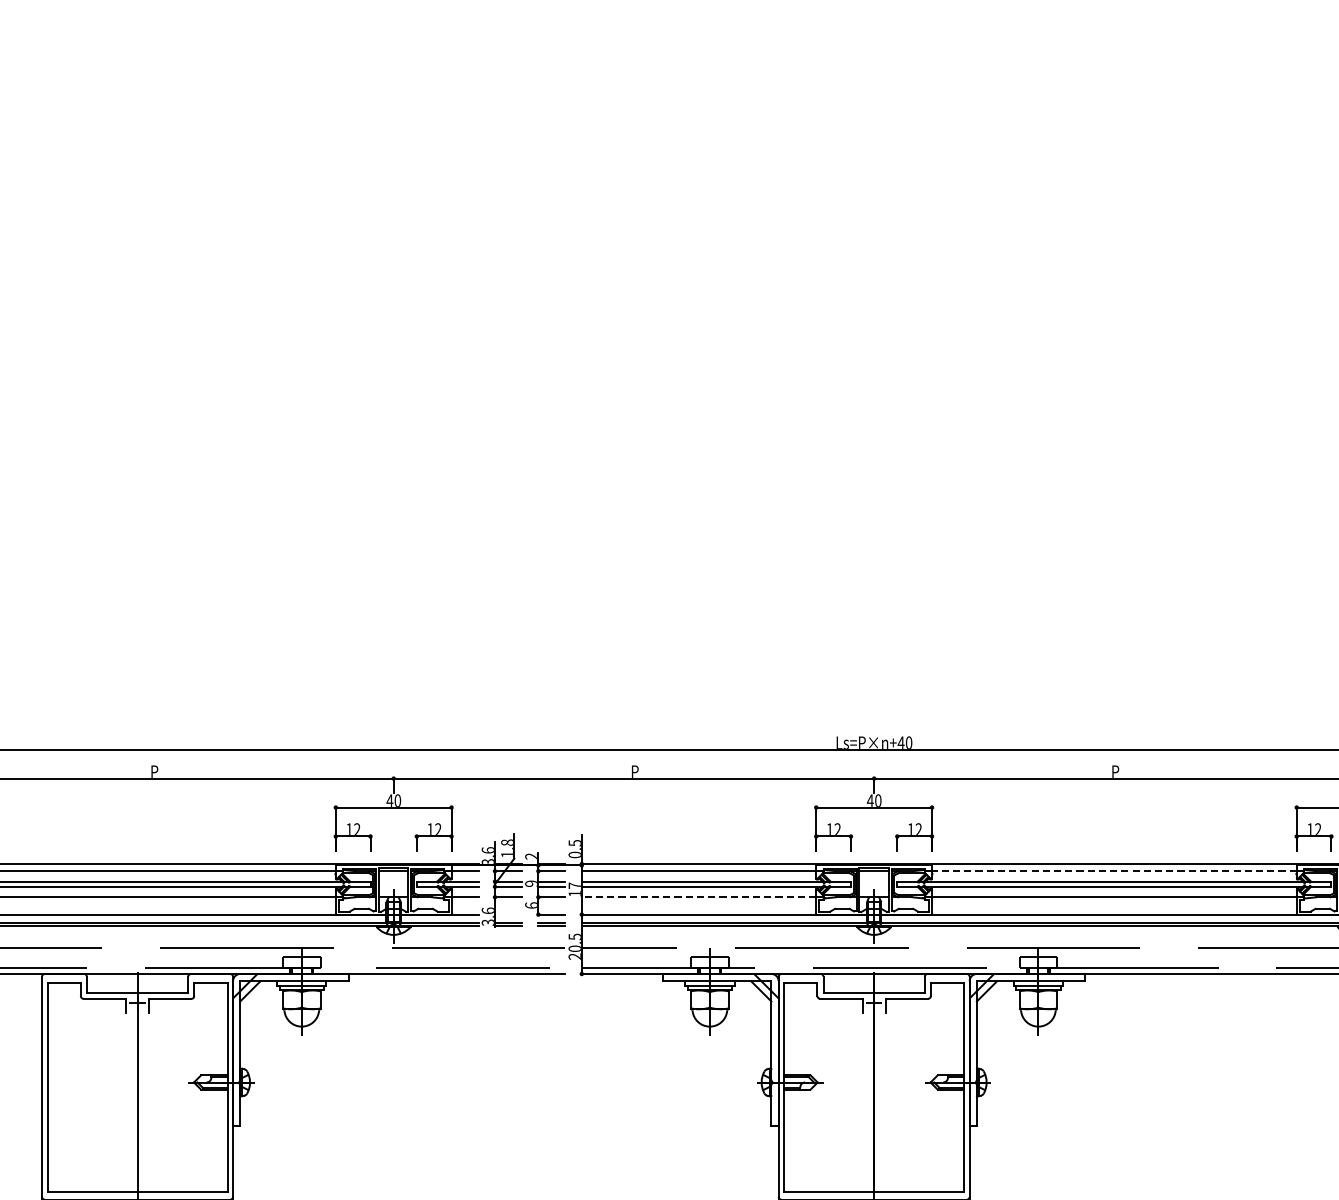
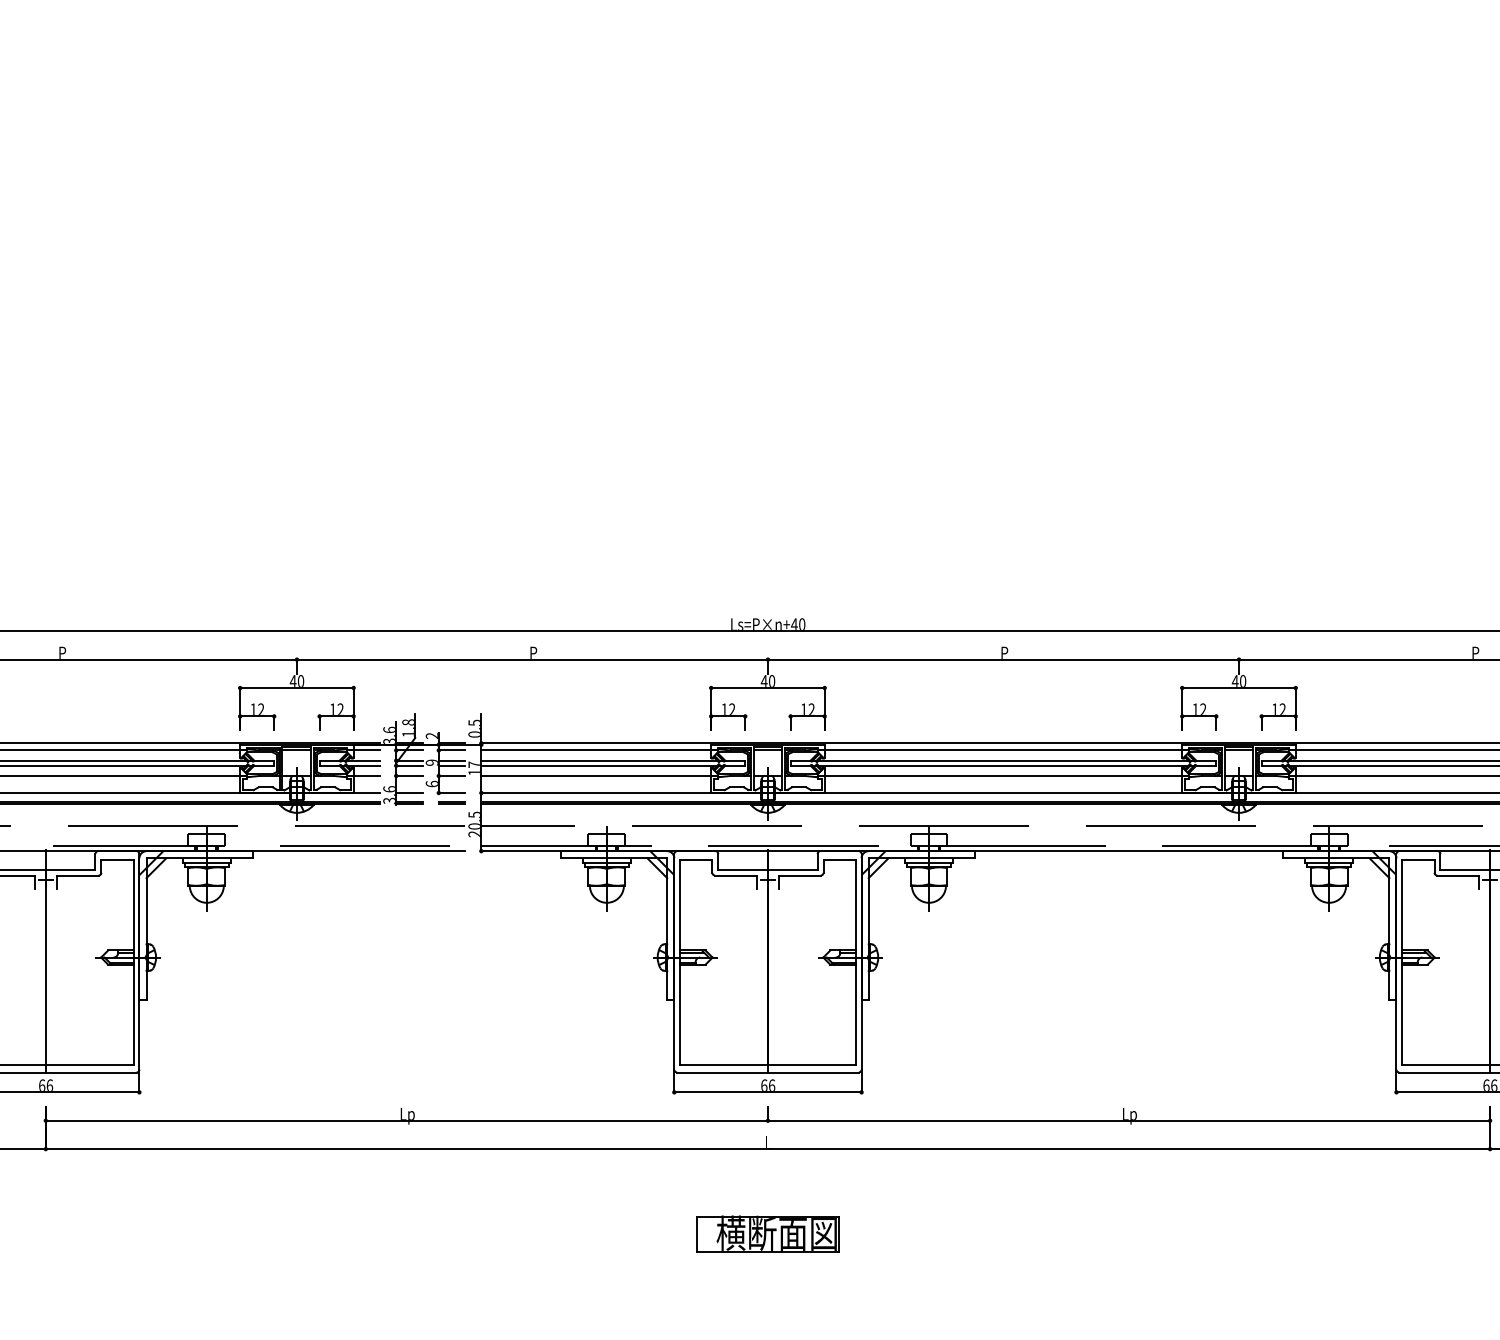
line: (1114, 871) -> (1003, 750), dashed -> solid
line: (699, 896) -> (596, 775), dashed -> solid
line: (508, 915) -> (409, 793), added

